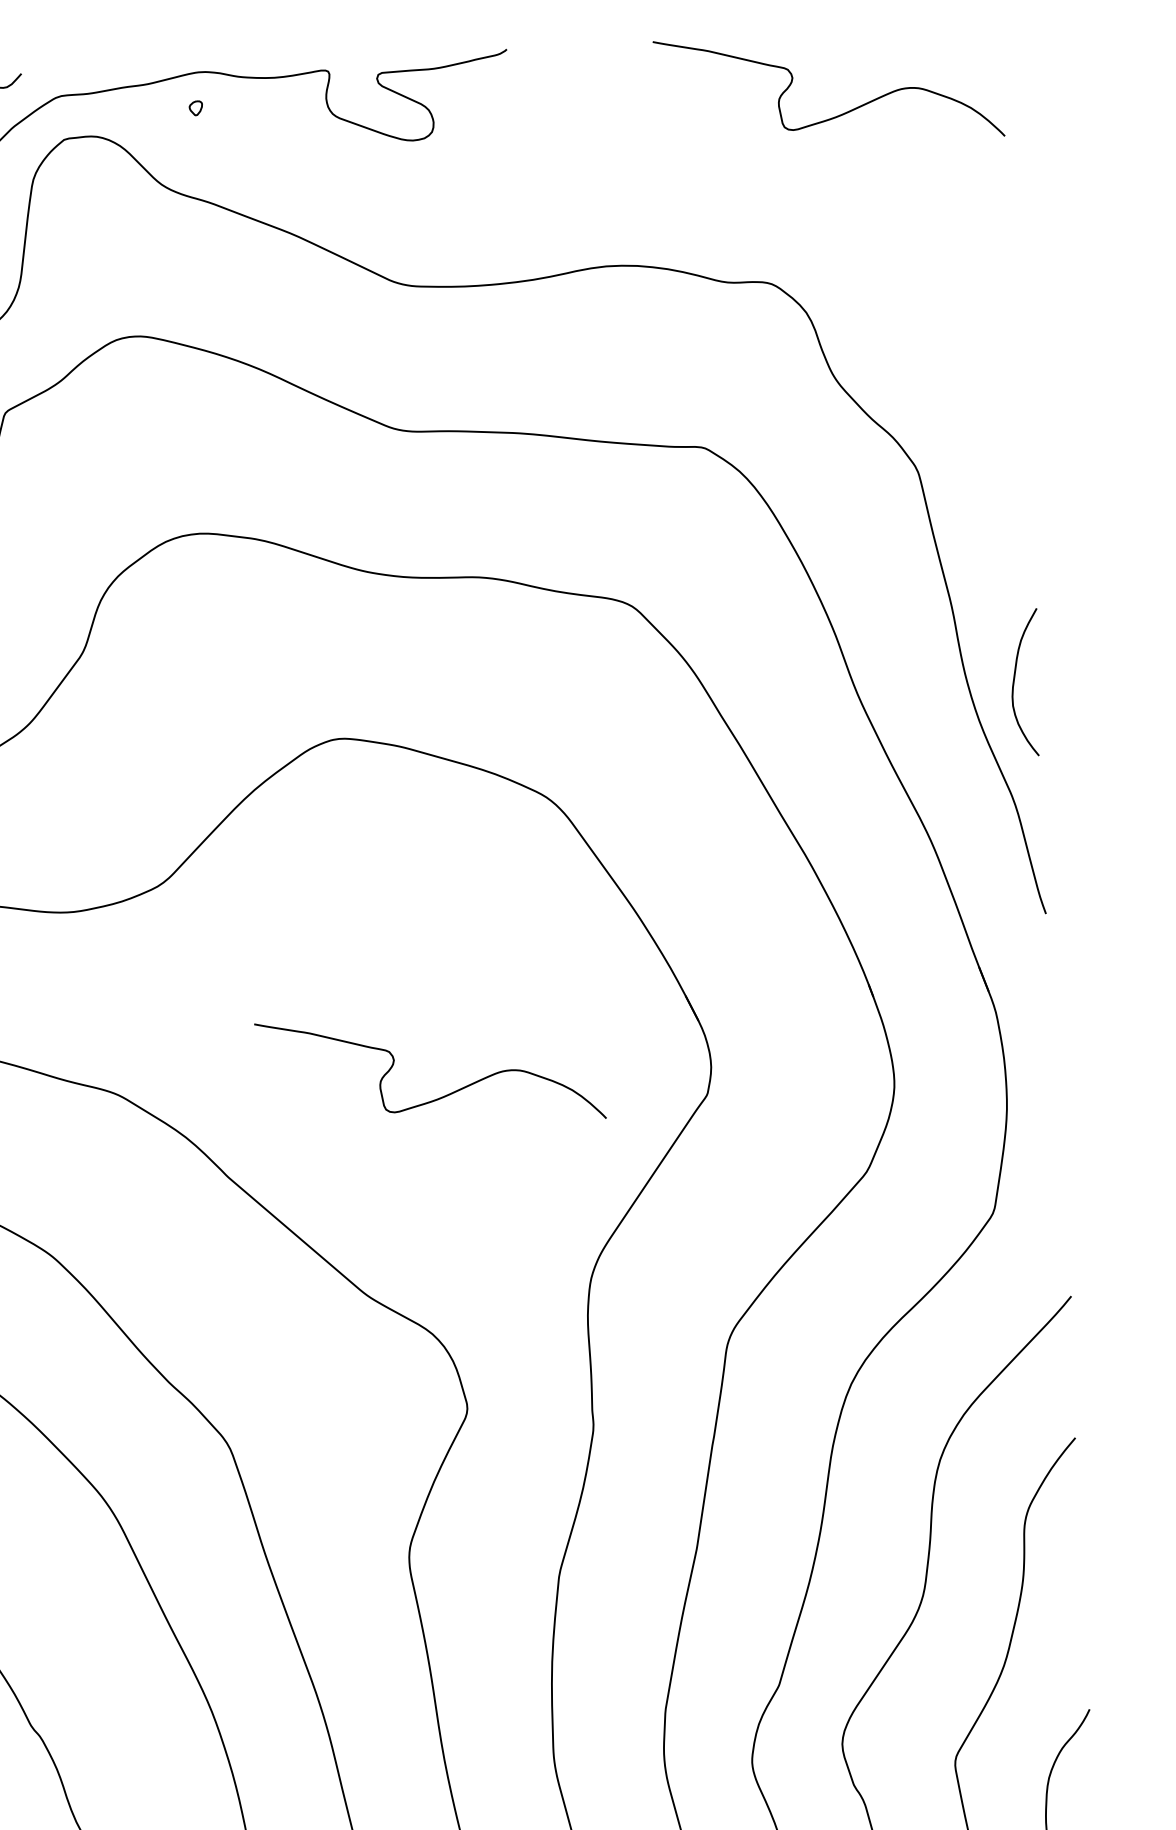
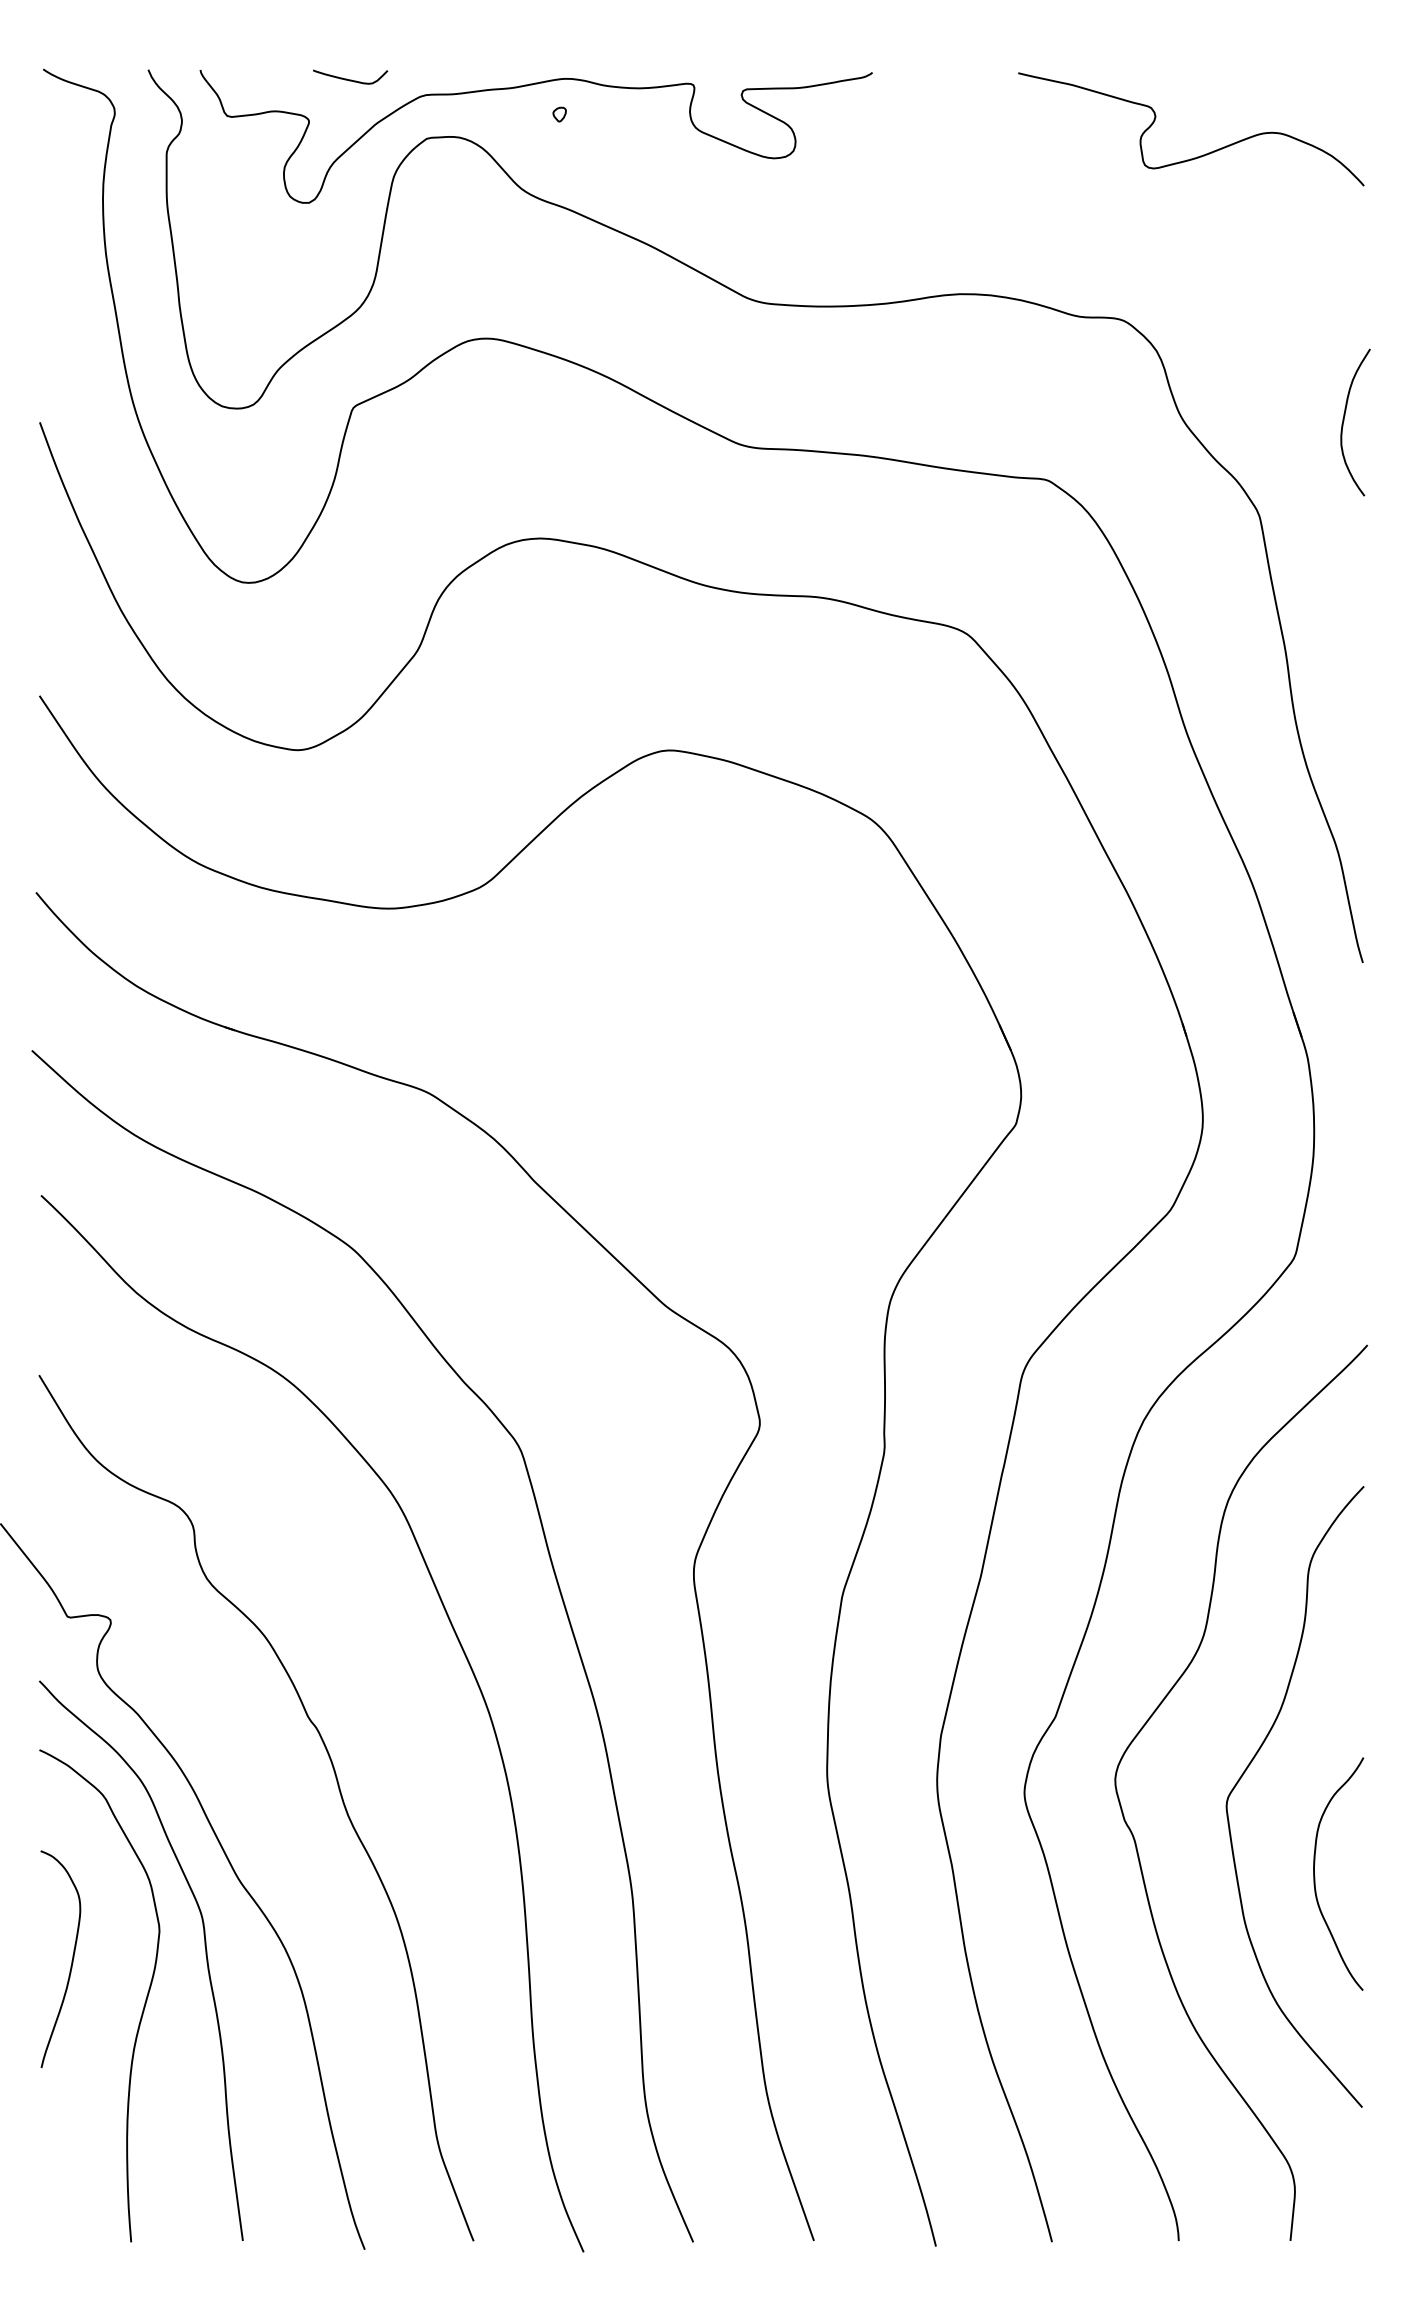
curve: (1014, 682) -> (1344, 421), moved
curve: (441, 1096) -> (750, 1112), removed

